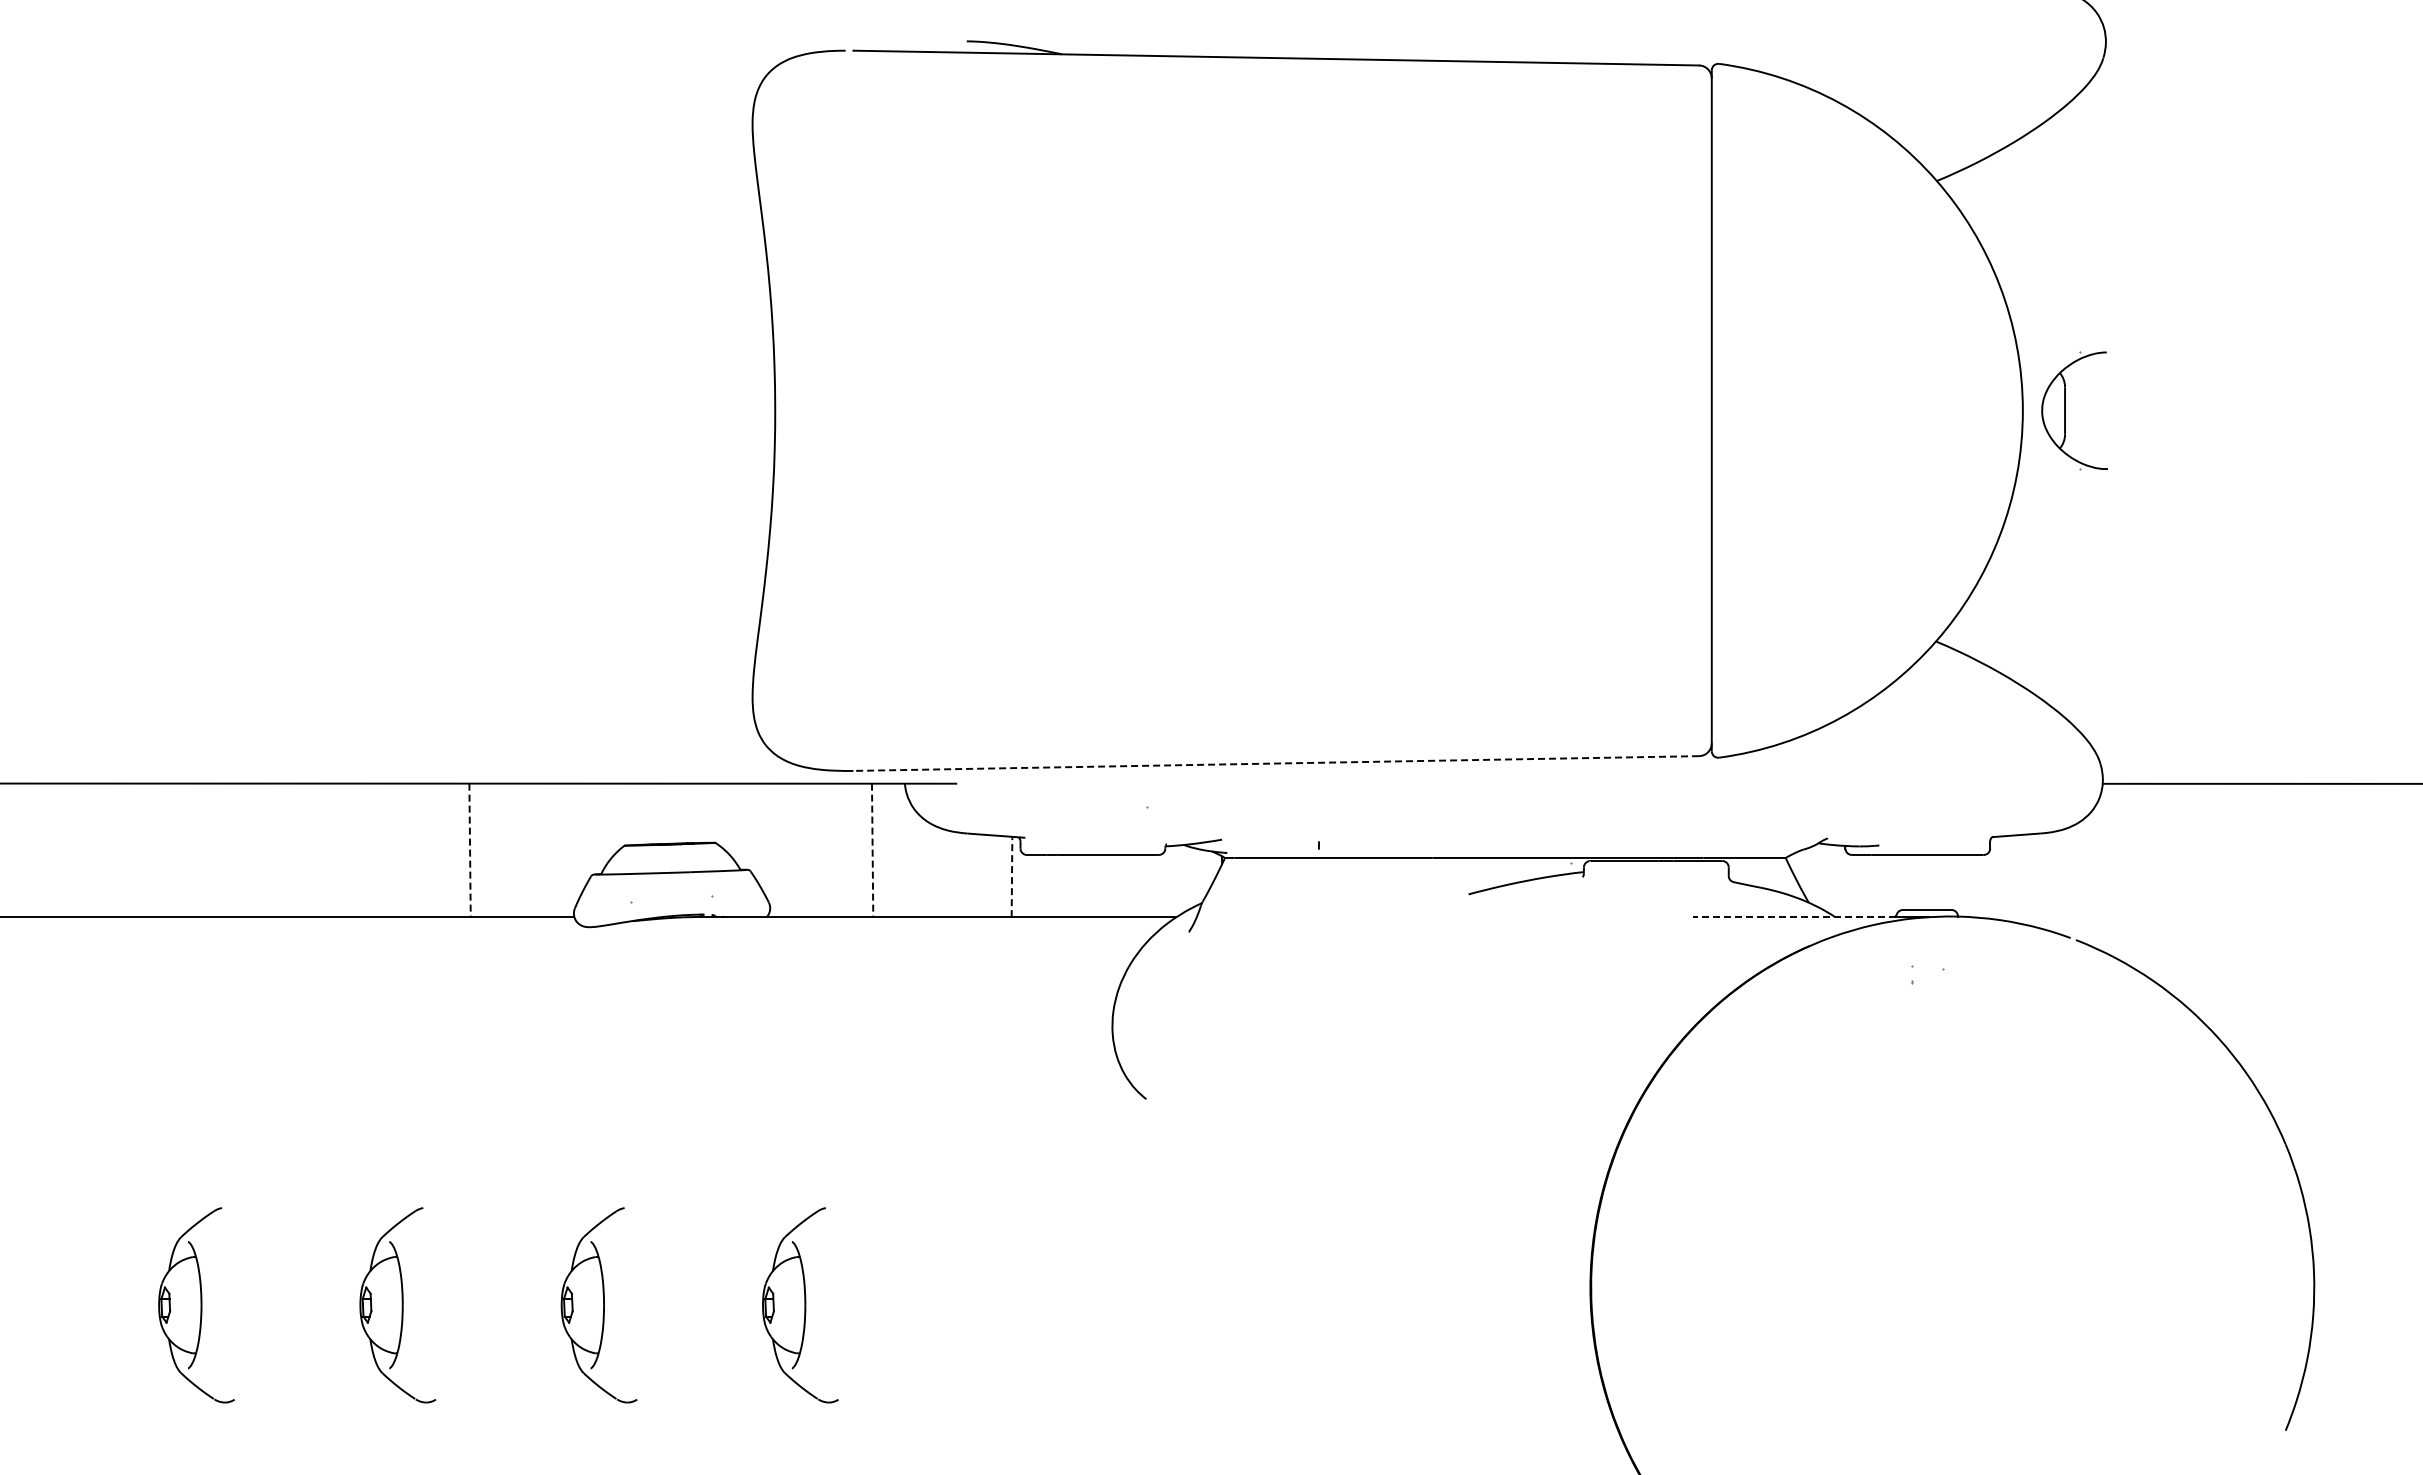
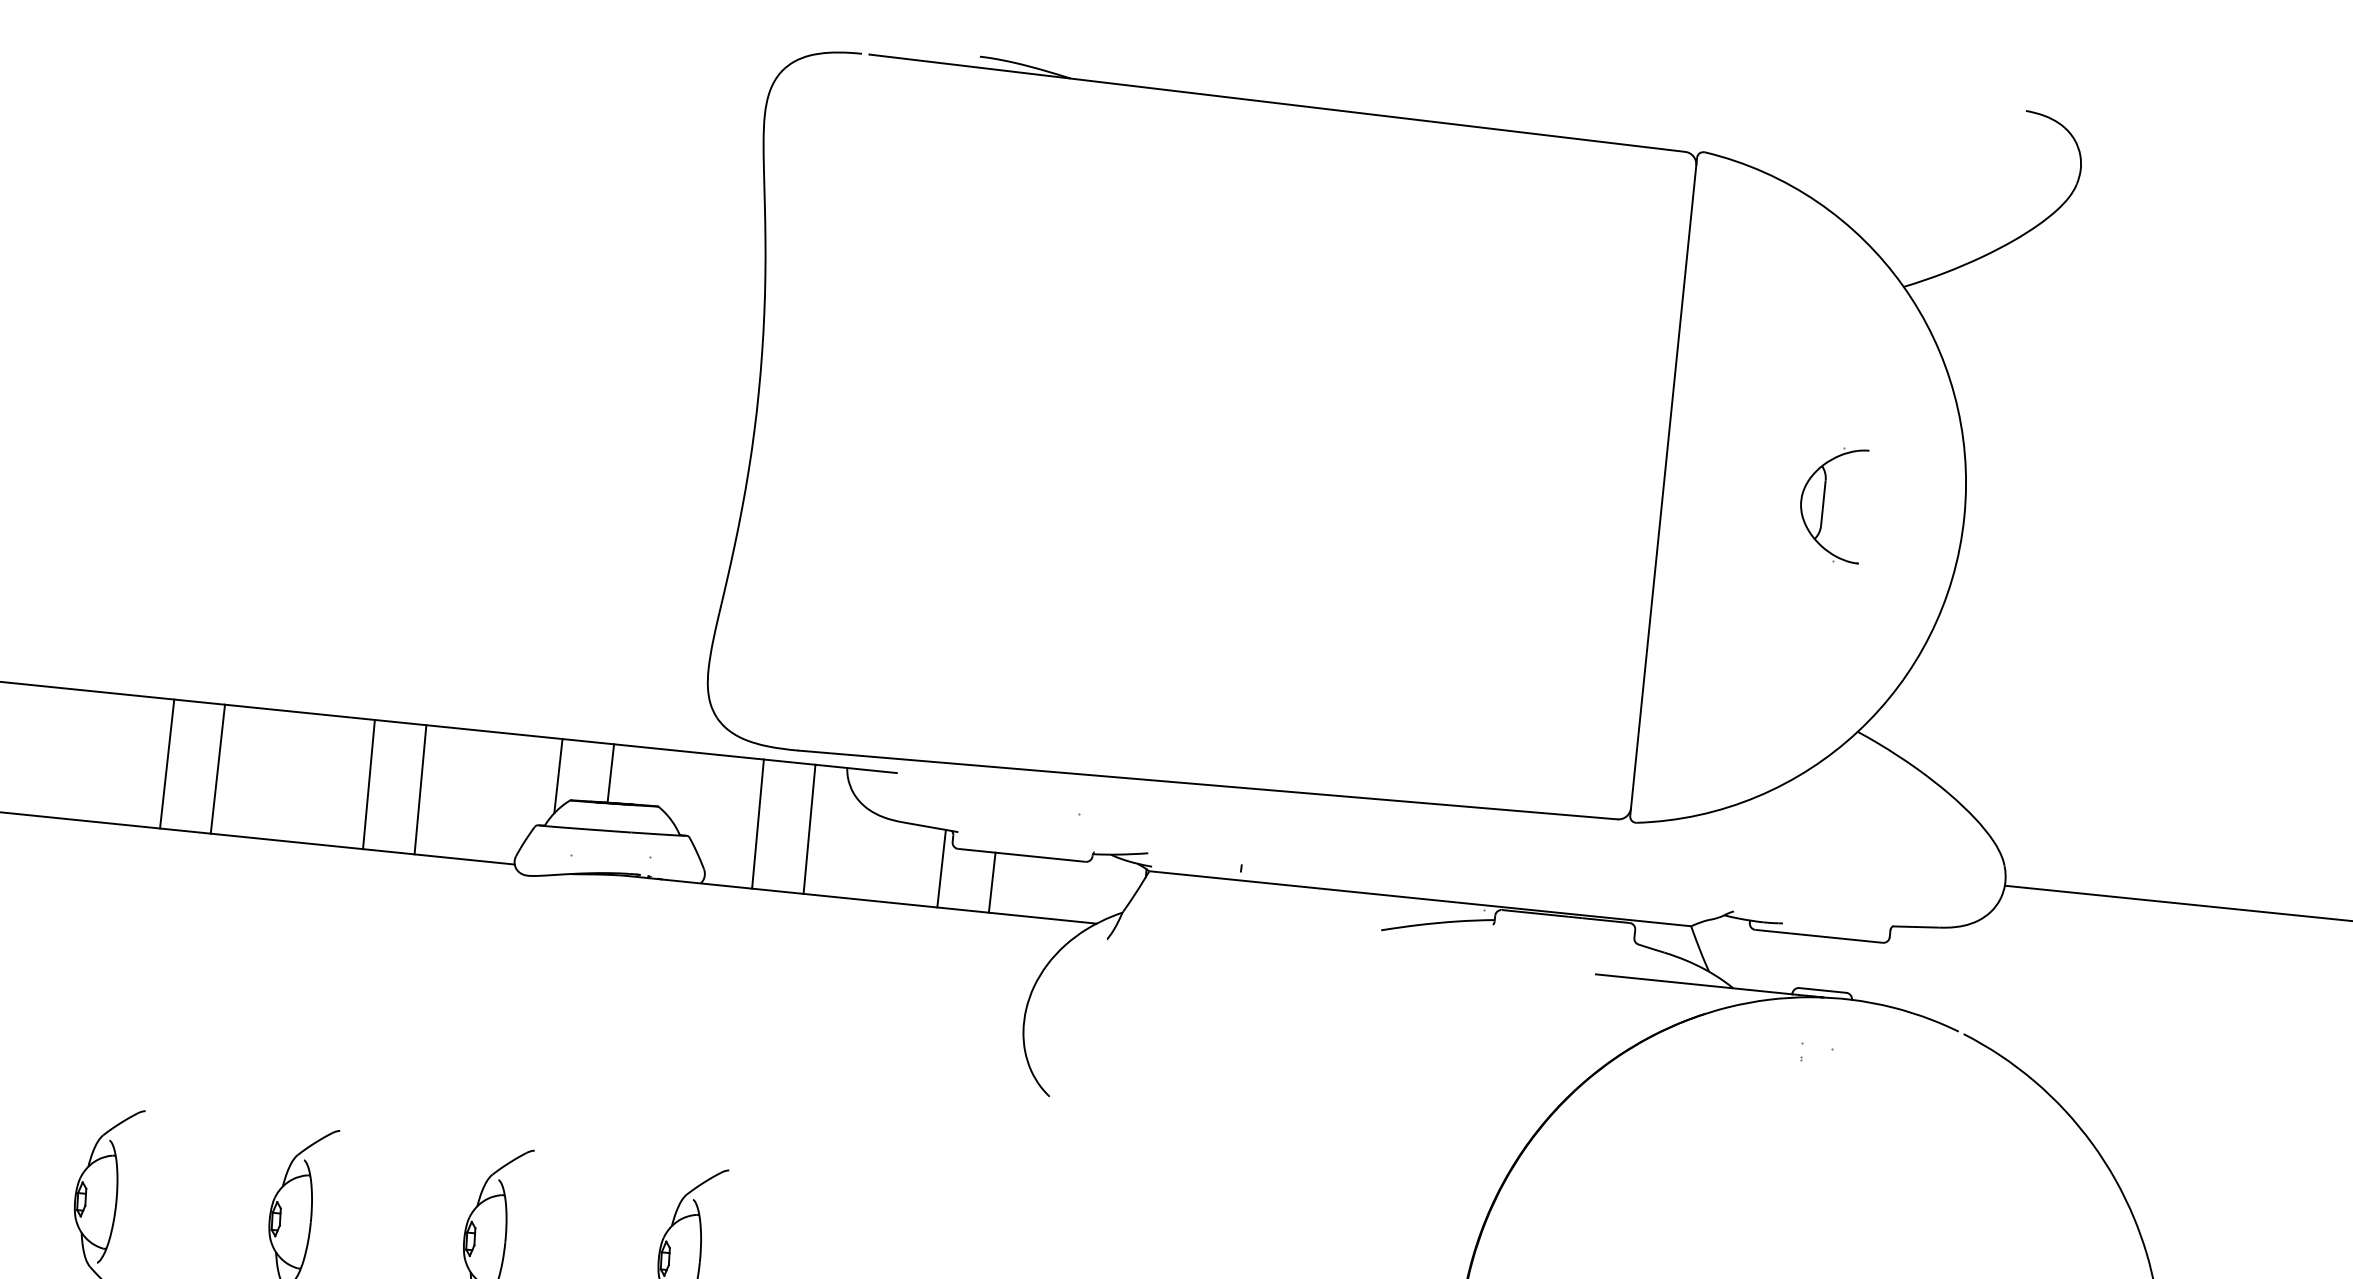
part: (2065, 410) -> (1823, 502), moved
line: (1276, 763) -> (1208, 784), dashed -> solid
line: (663, 813) -> (611, 773), added
line: (609, 821) -> (558, 775), added
line: (207, 850) -> (166, 764), added
line: (260, 850) -> (217, 769), added
line: (416, 850) -> (368, 784), added
line: (470, 850) -> (420, 789), dashed -> solid
line: (819, 850) -> (758, 824), added
line: (872, 850) -> (809, 829), dashed -> solid
line: (1012, 876) -> (942, 868), dashed -> solid
line: (1064, 885) -> (991, 882), added
line: (1794, 917) -> (1693, 984), dashed -> solid

